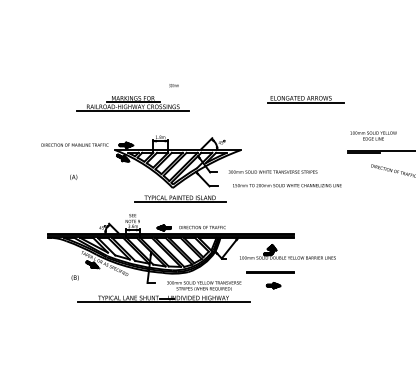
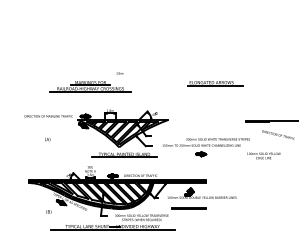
text: (373, 135) -> (263, 155), moved
text: (272, 171) -> (217, 139), moved
part: (273, 285) -> (201, 154), moved

